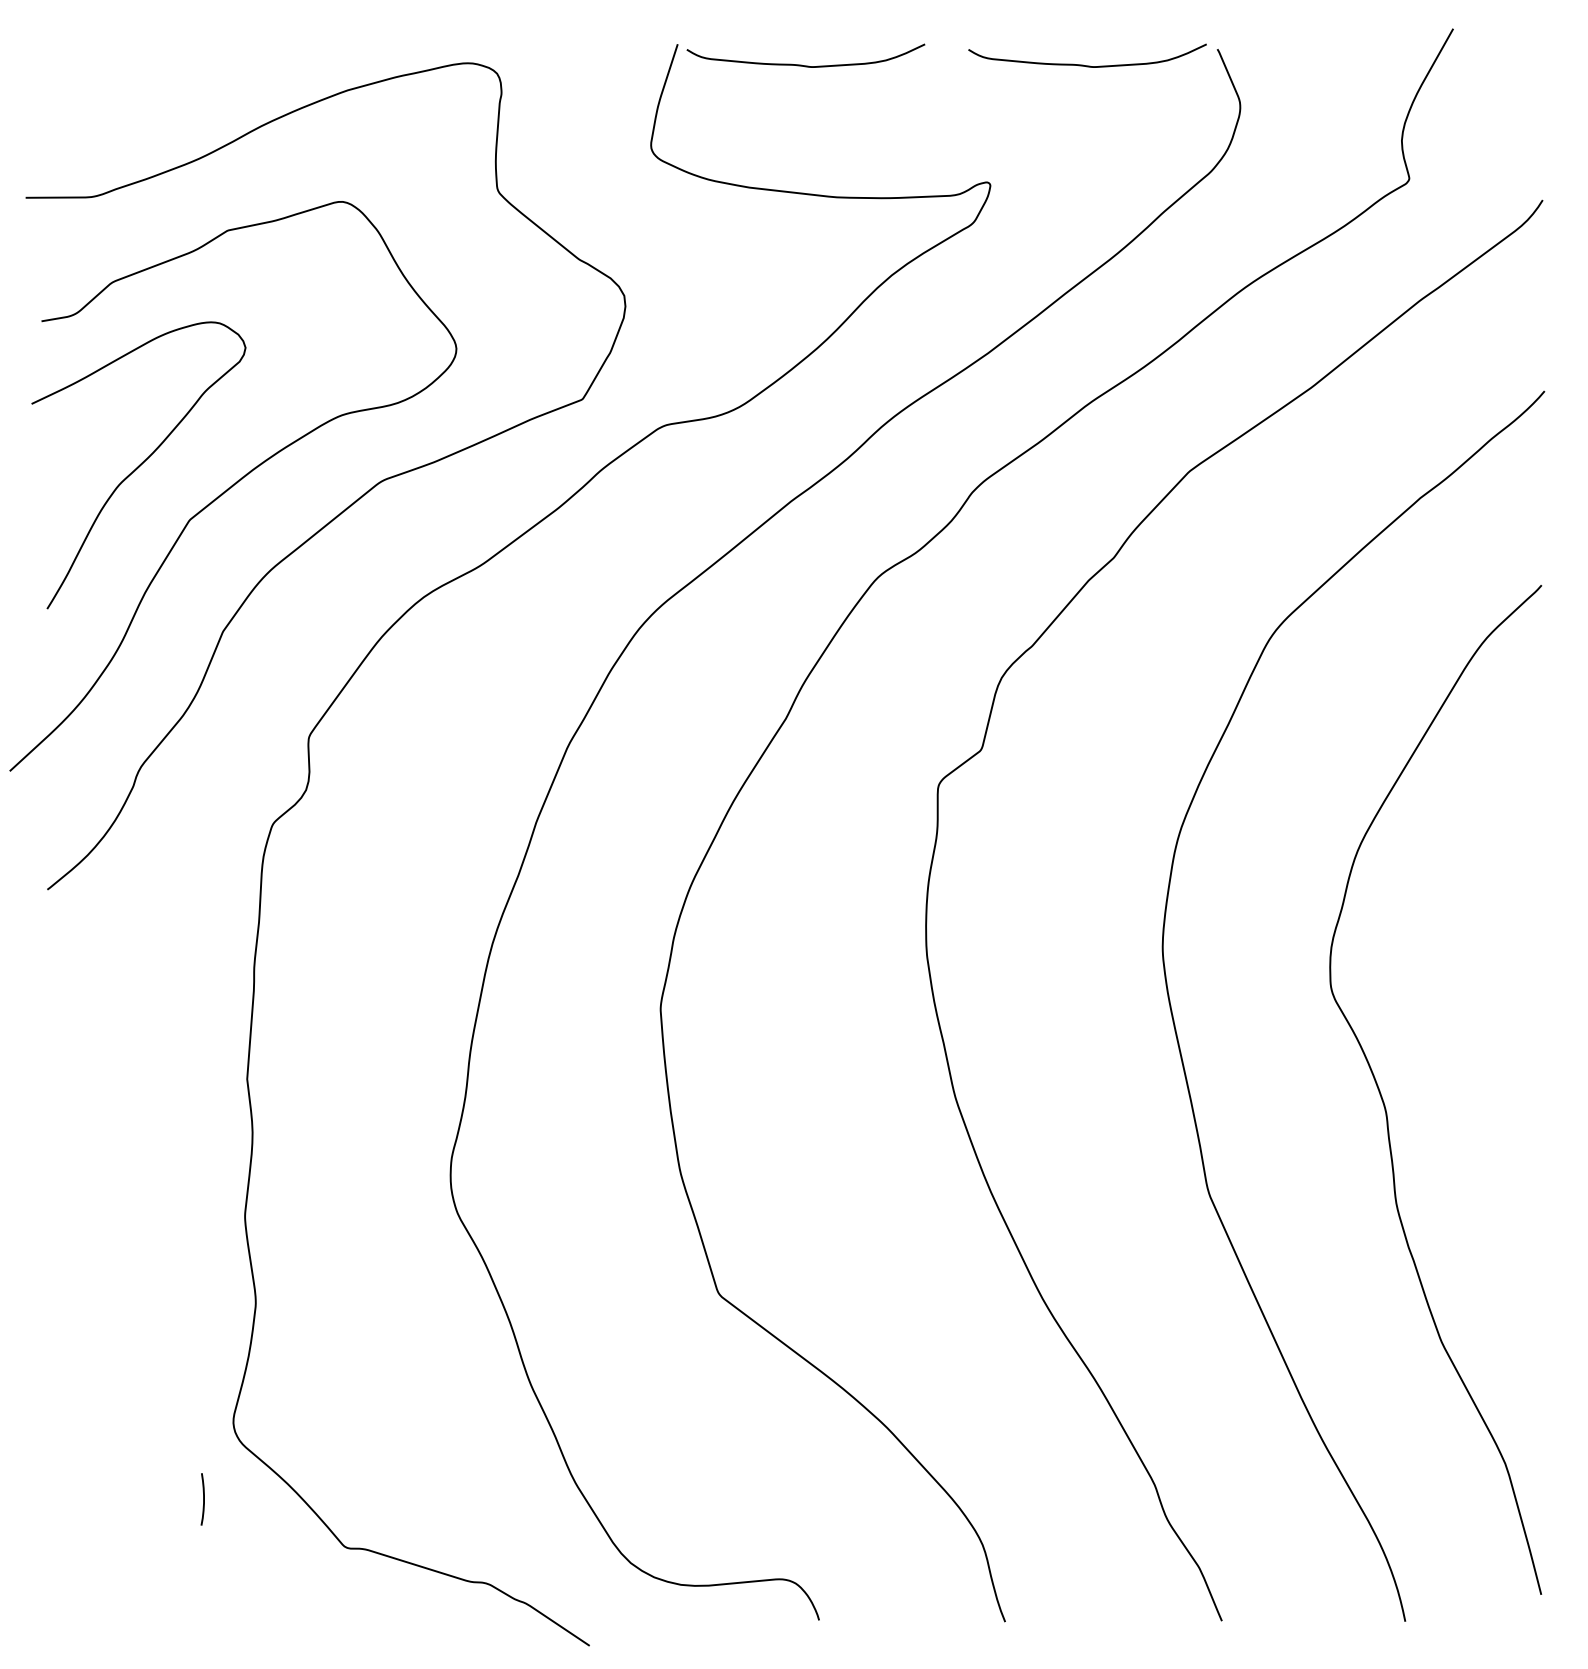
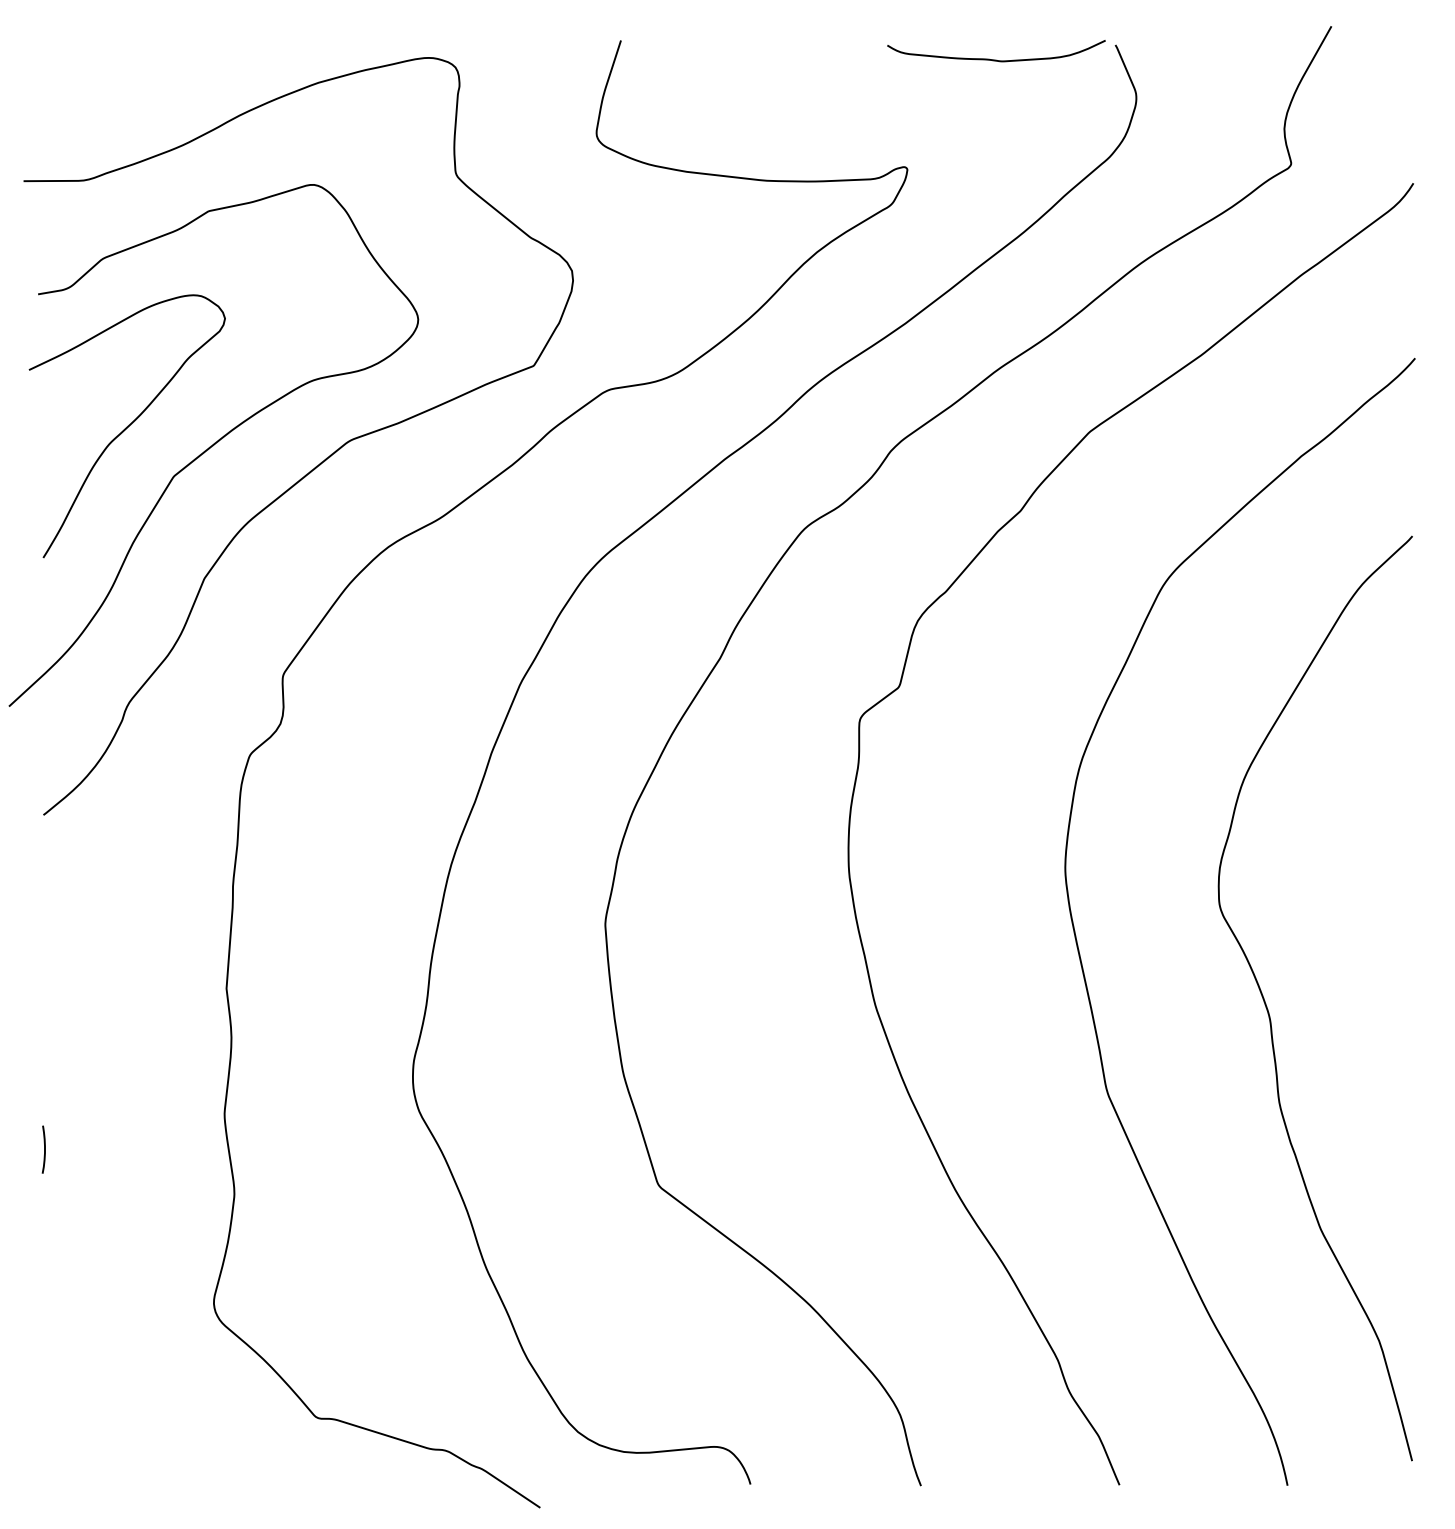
curve: (806, 64) -> (738, 59), removed
curve: (203, 1499) -> (44, 1149), moved

